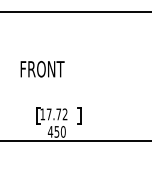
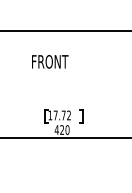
text: (42, 68) -> (50, 61), moved
text: (57, 131) -> (62, 129), 450 -> 420

